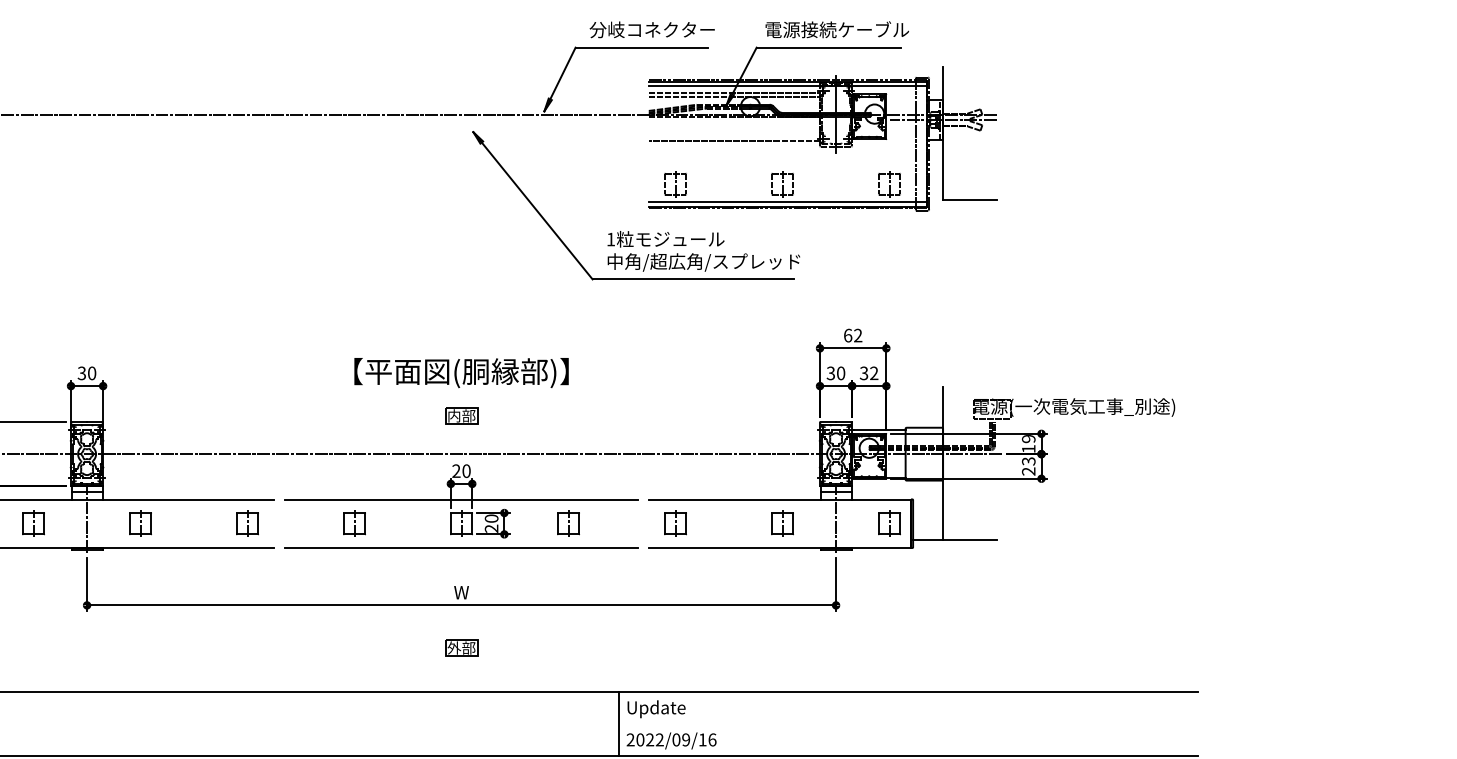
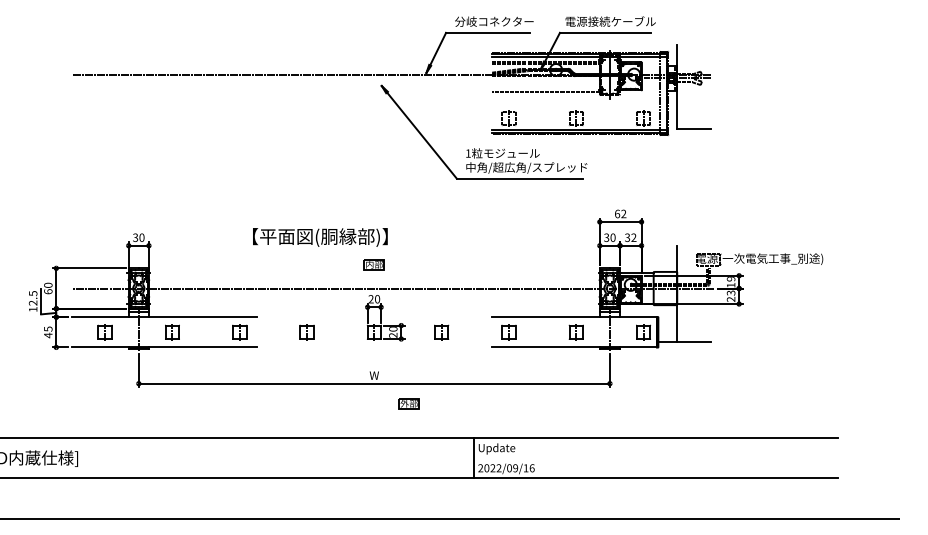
text: (461, 372) -> (320, 237), moved
line: (461, 500) -> (374, 317), removed
line: (461, 547) -> (374, 347), removed
part: (460, 648) -> (408, 403), moved

